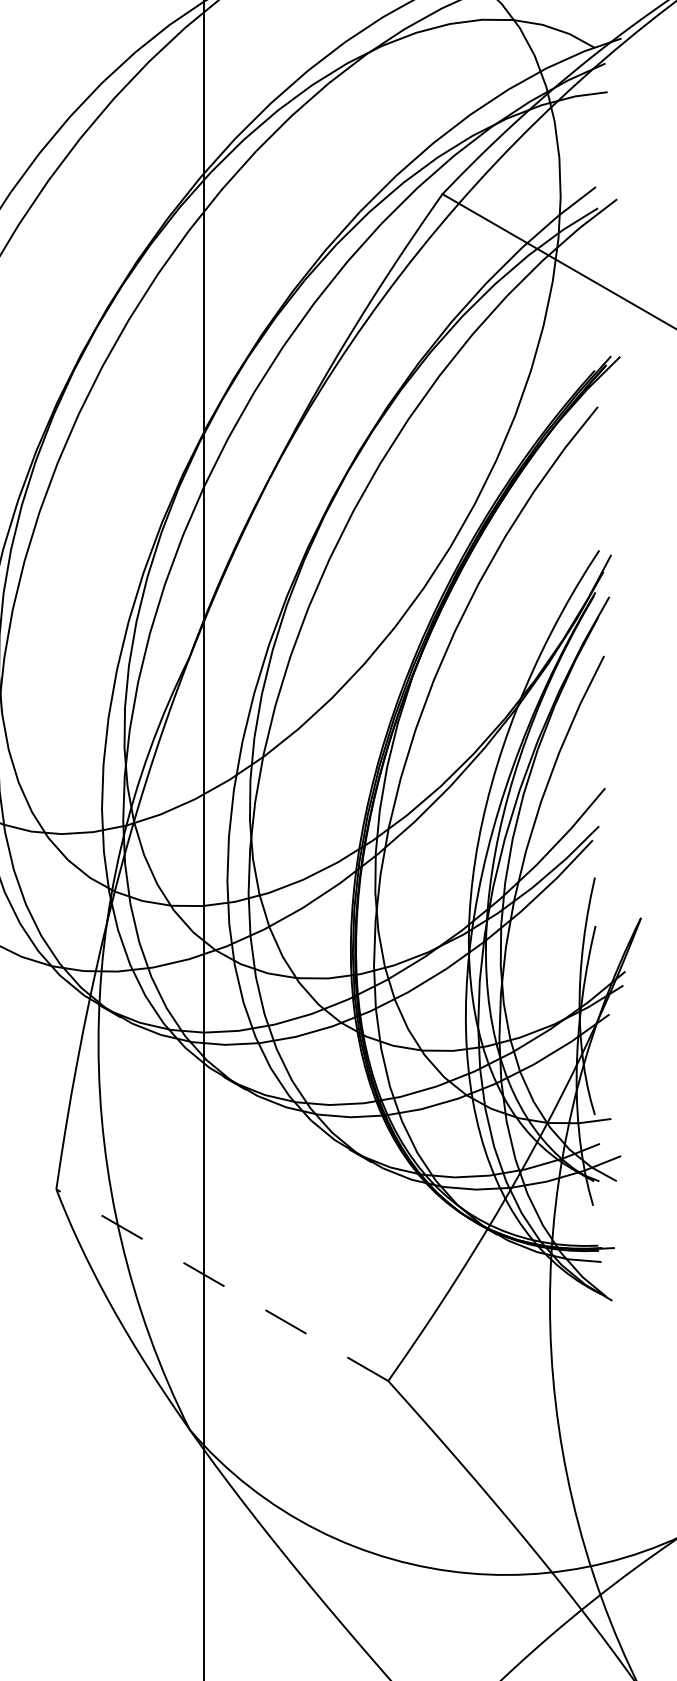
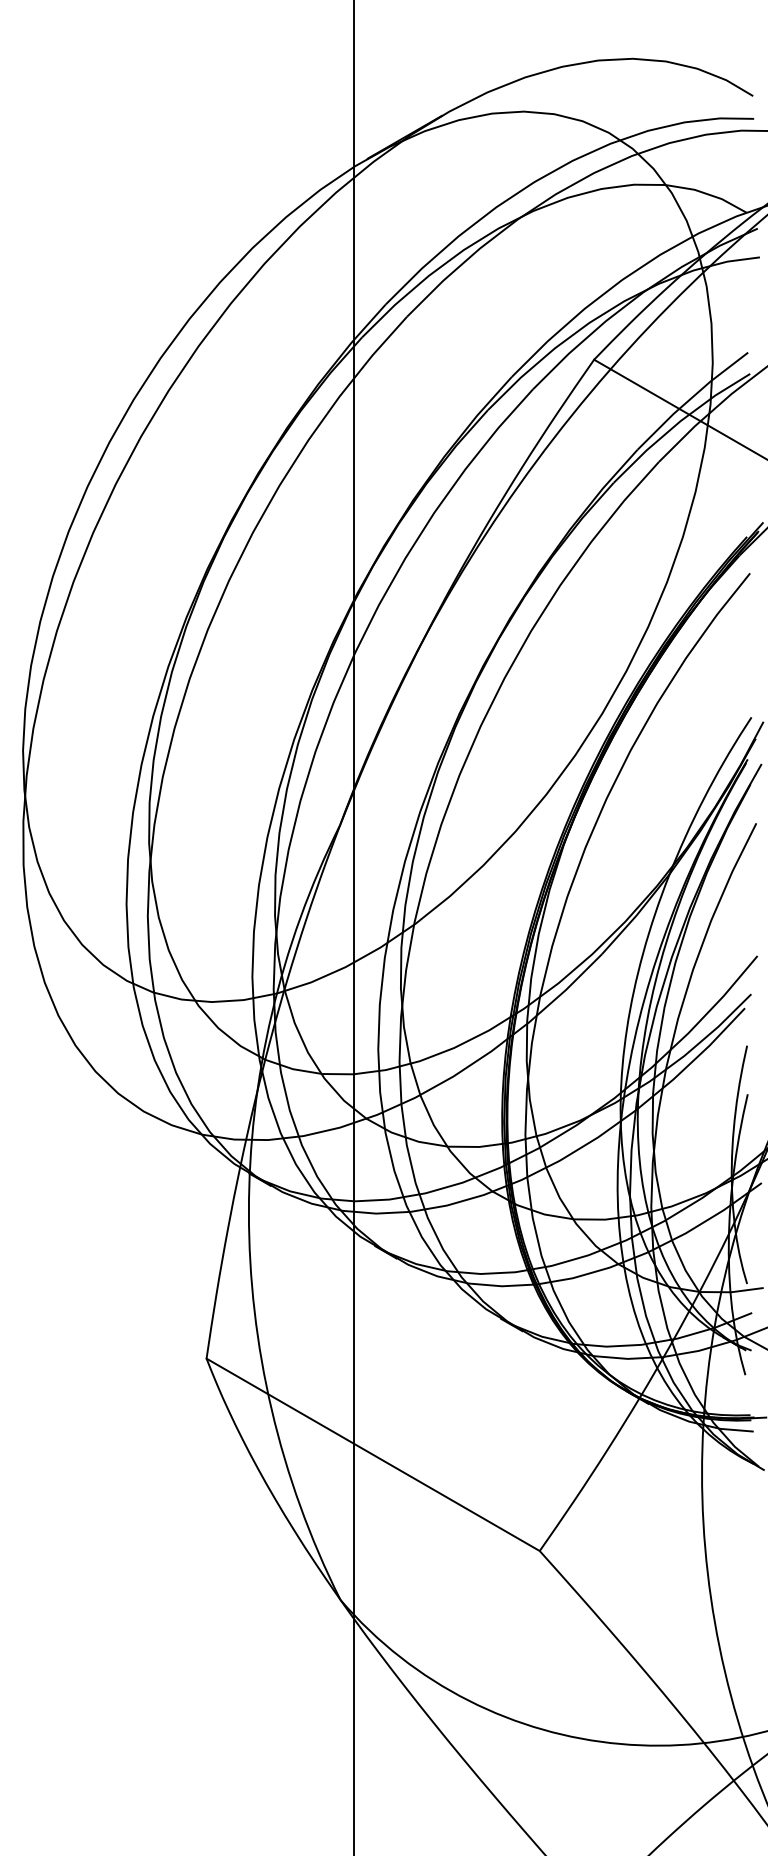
line: (221, 1284) -> (372, 1454), dashed -> solid

